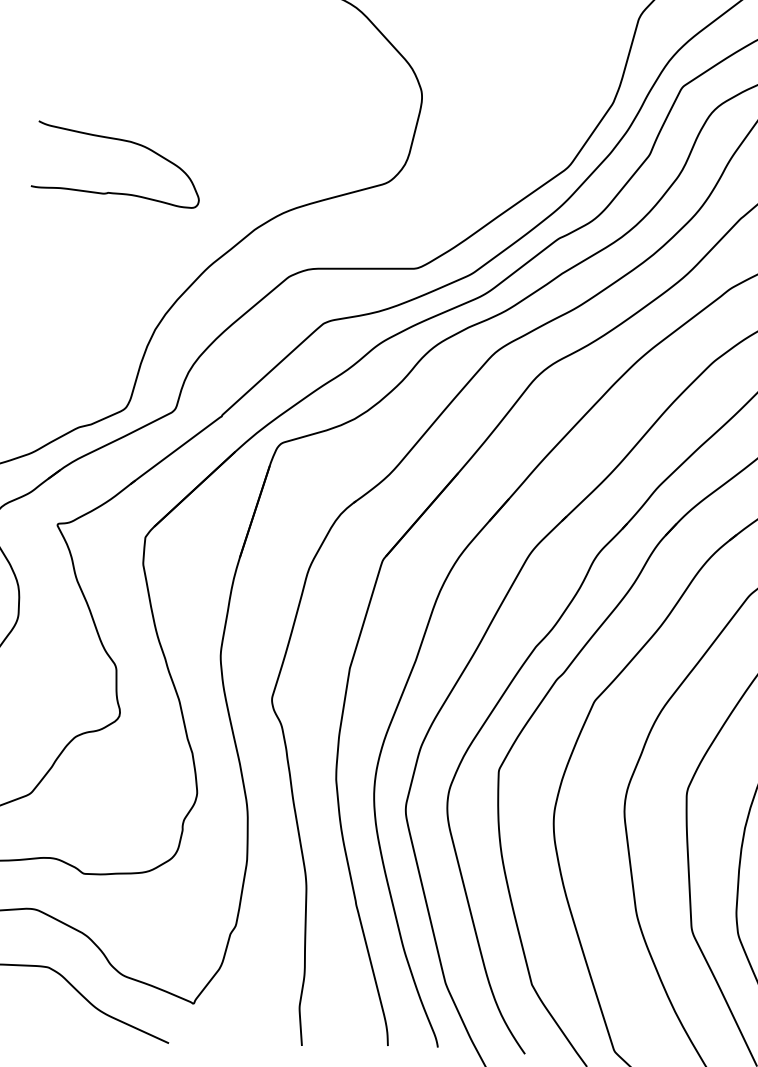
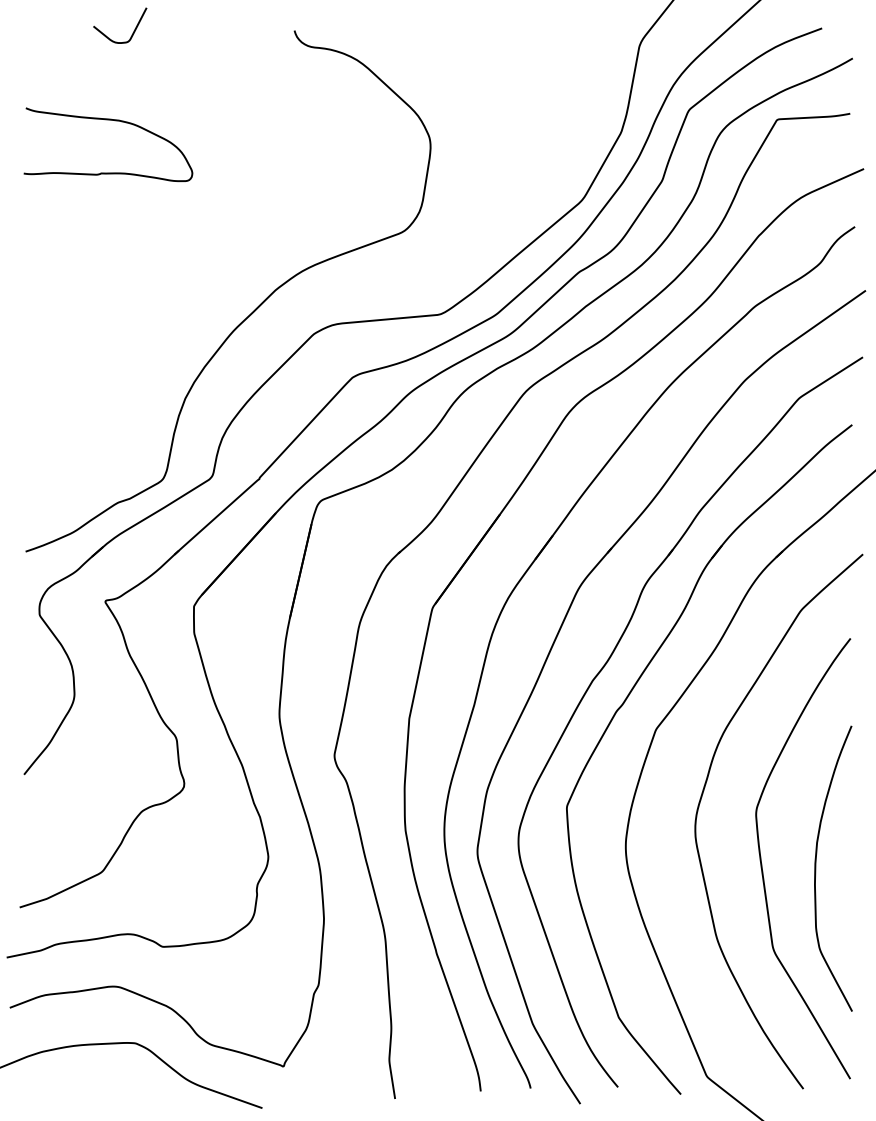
curve: (120, 140) -> (108, 120), moved

